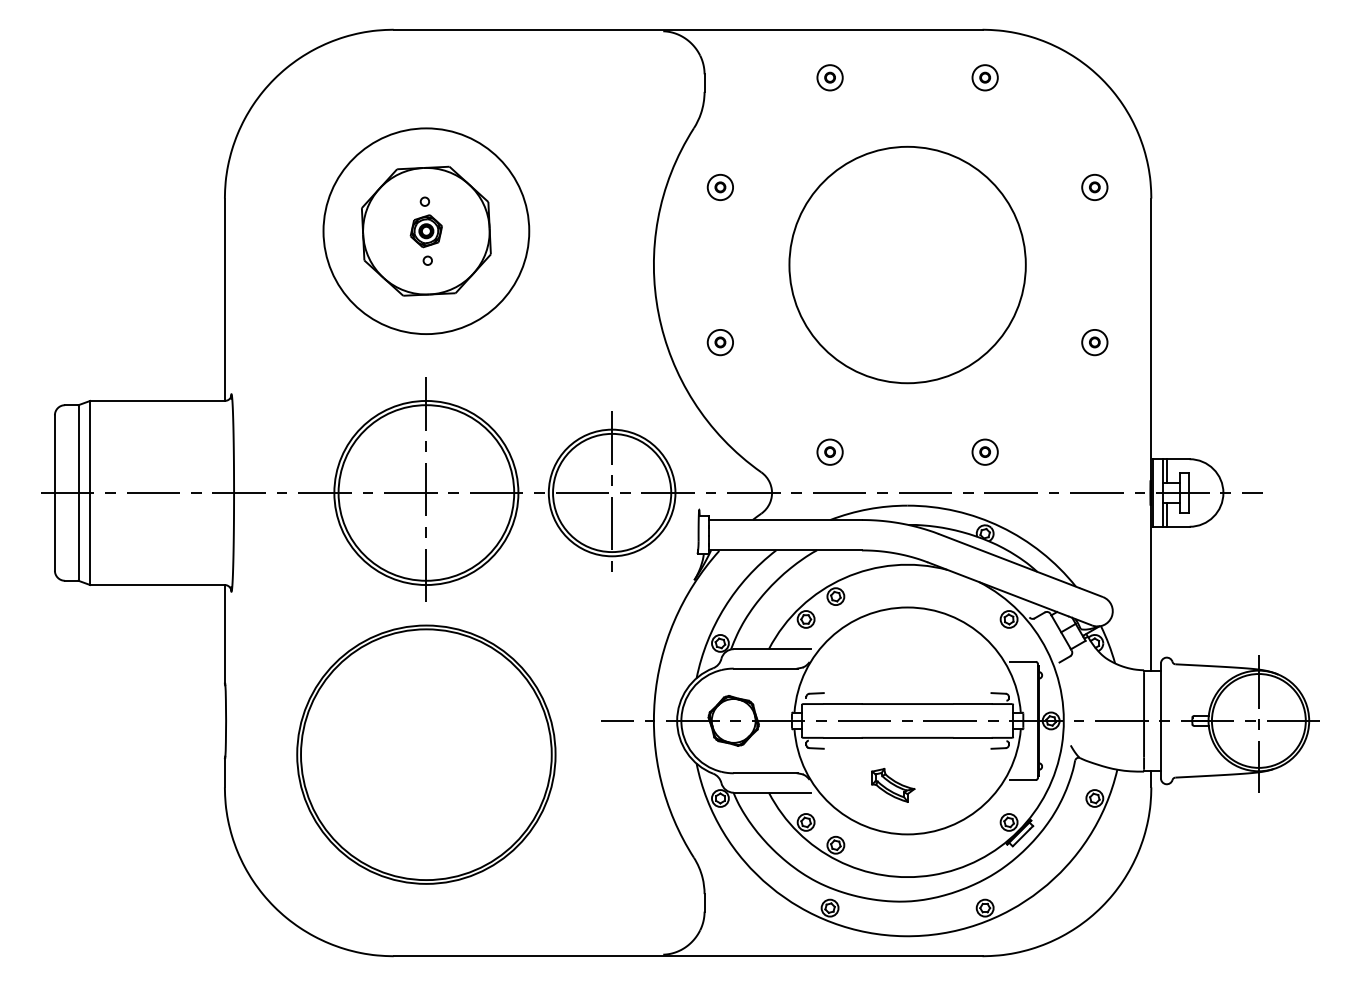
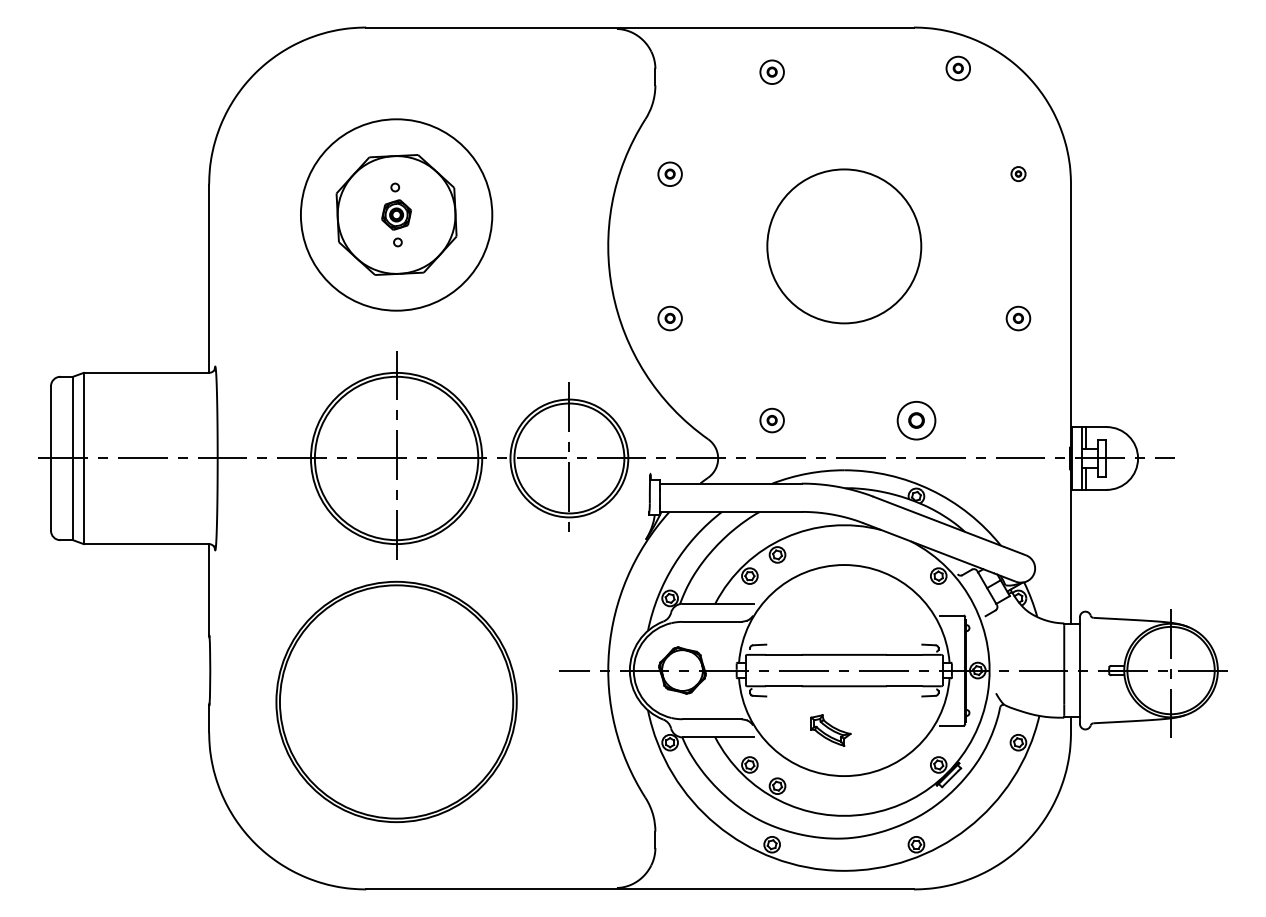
part: (984, 77) -> (957, 68), moved
part: (1094, 186) -> (1018, 173), size x0.6
circle: (907, 264) -> (844, 245), size x0.7
part: (984, 451) -> (915, 419), size x1.6

